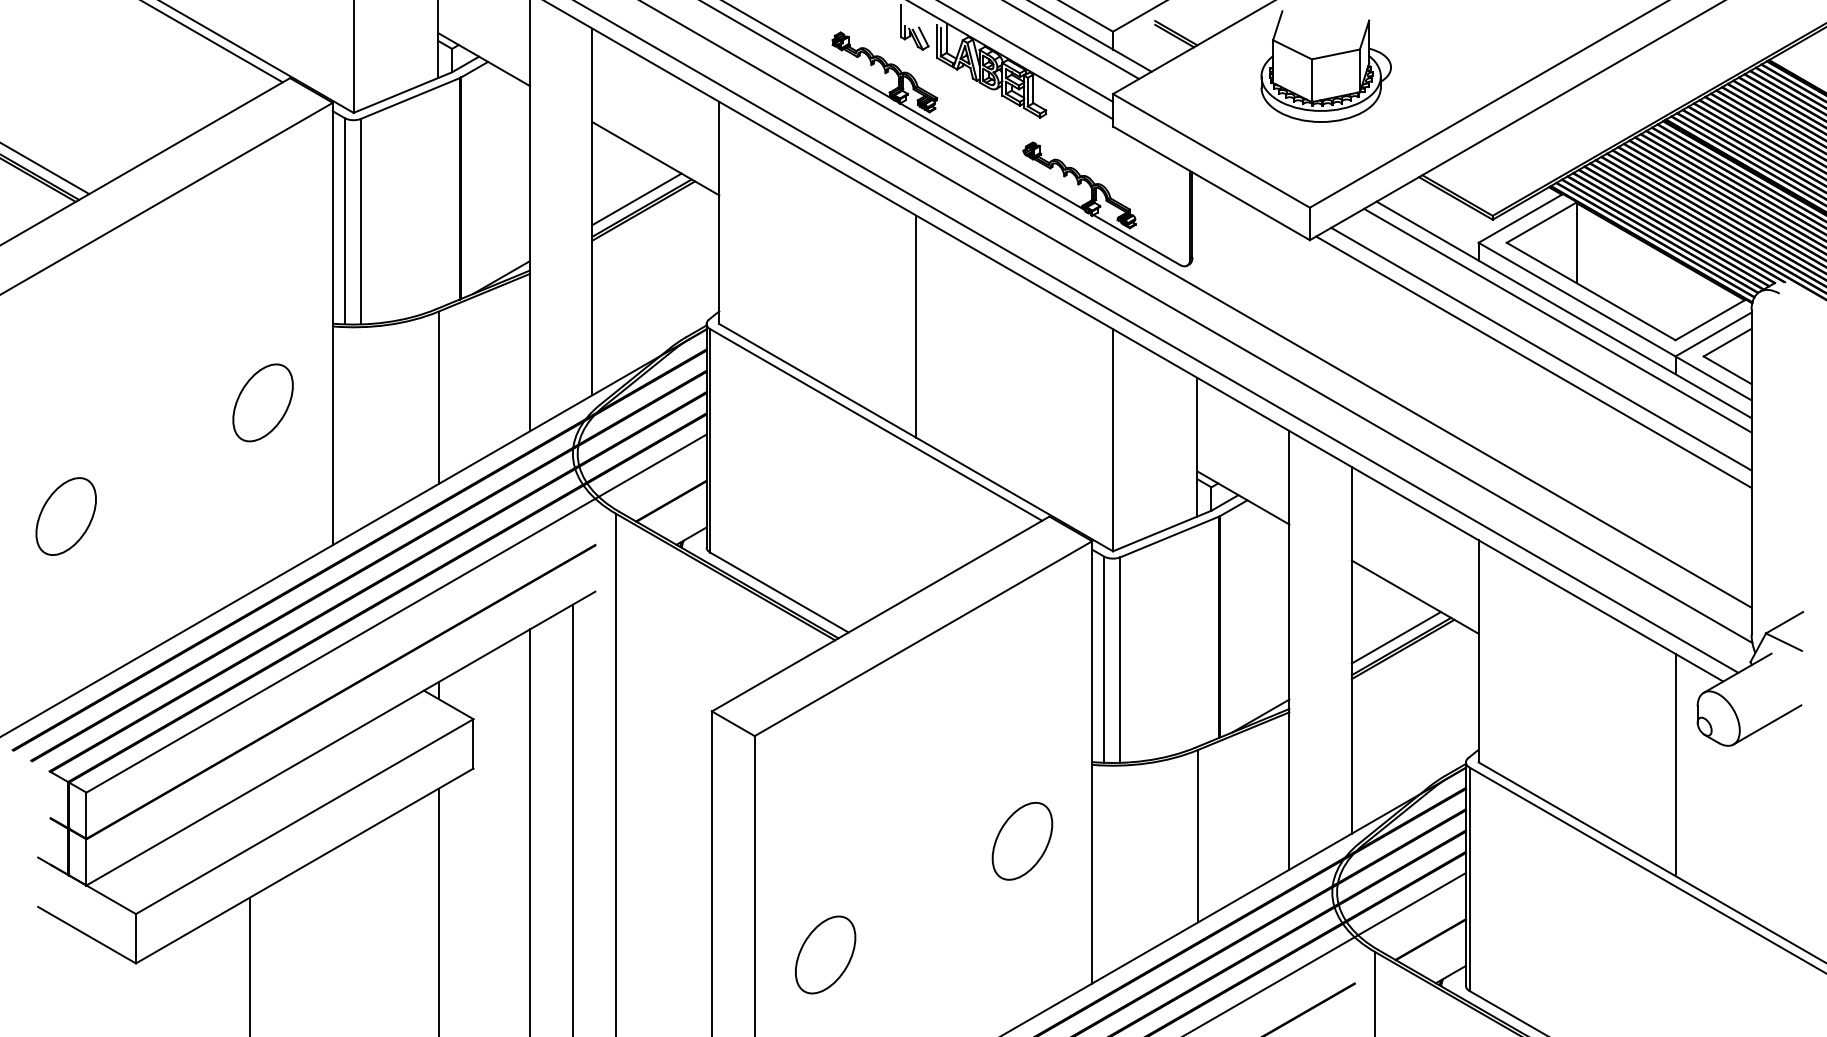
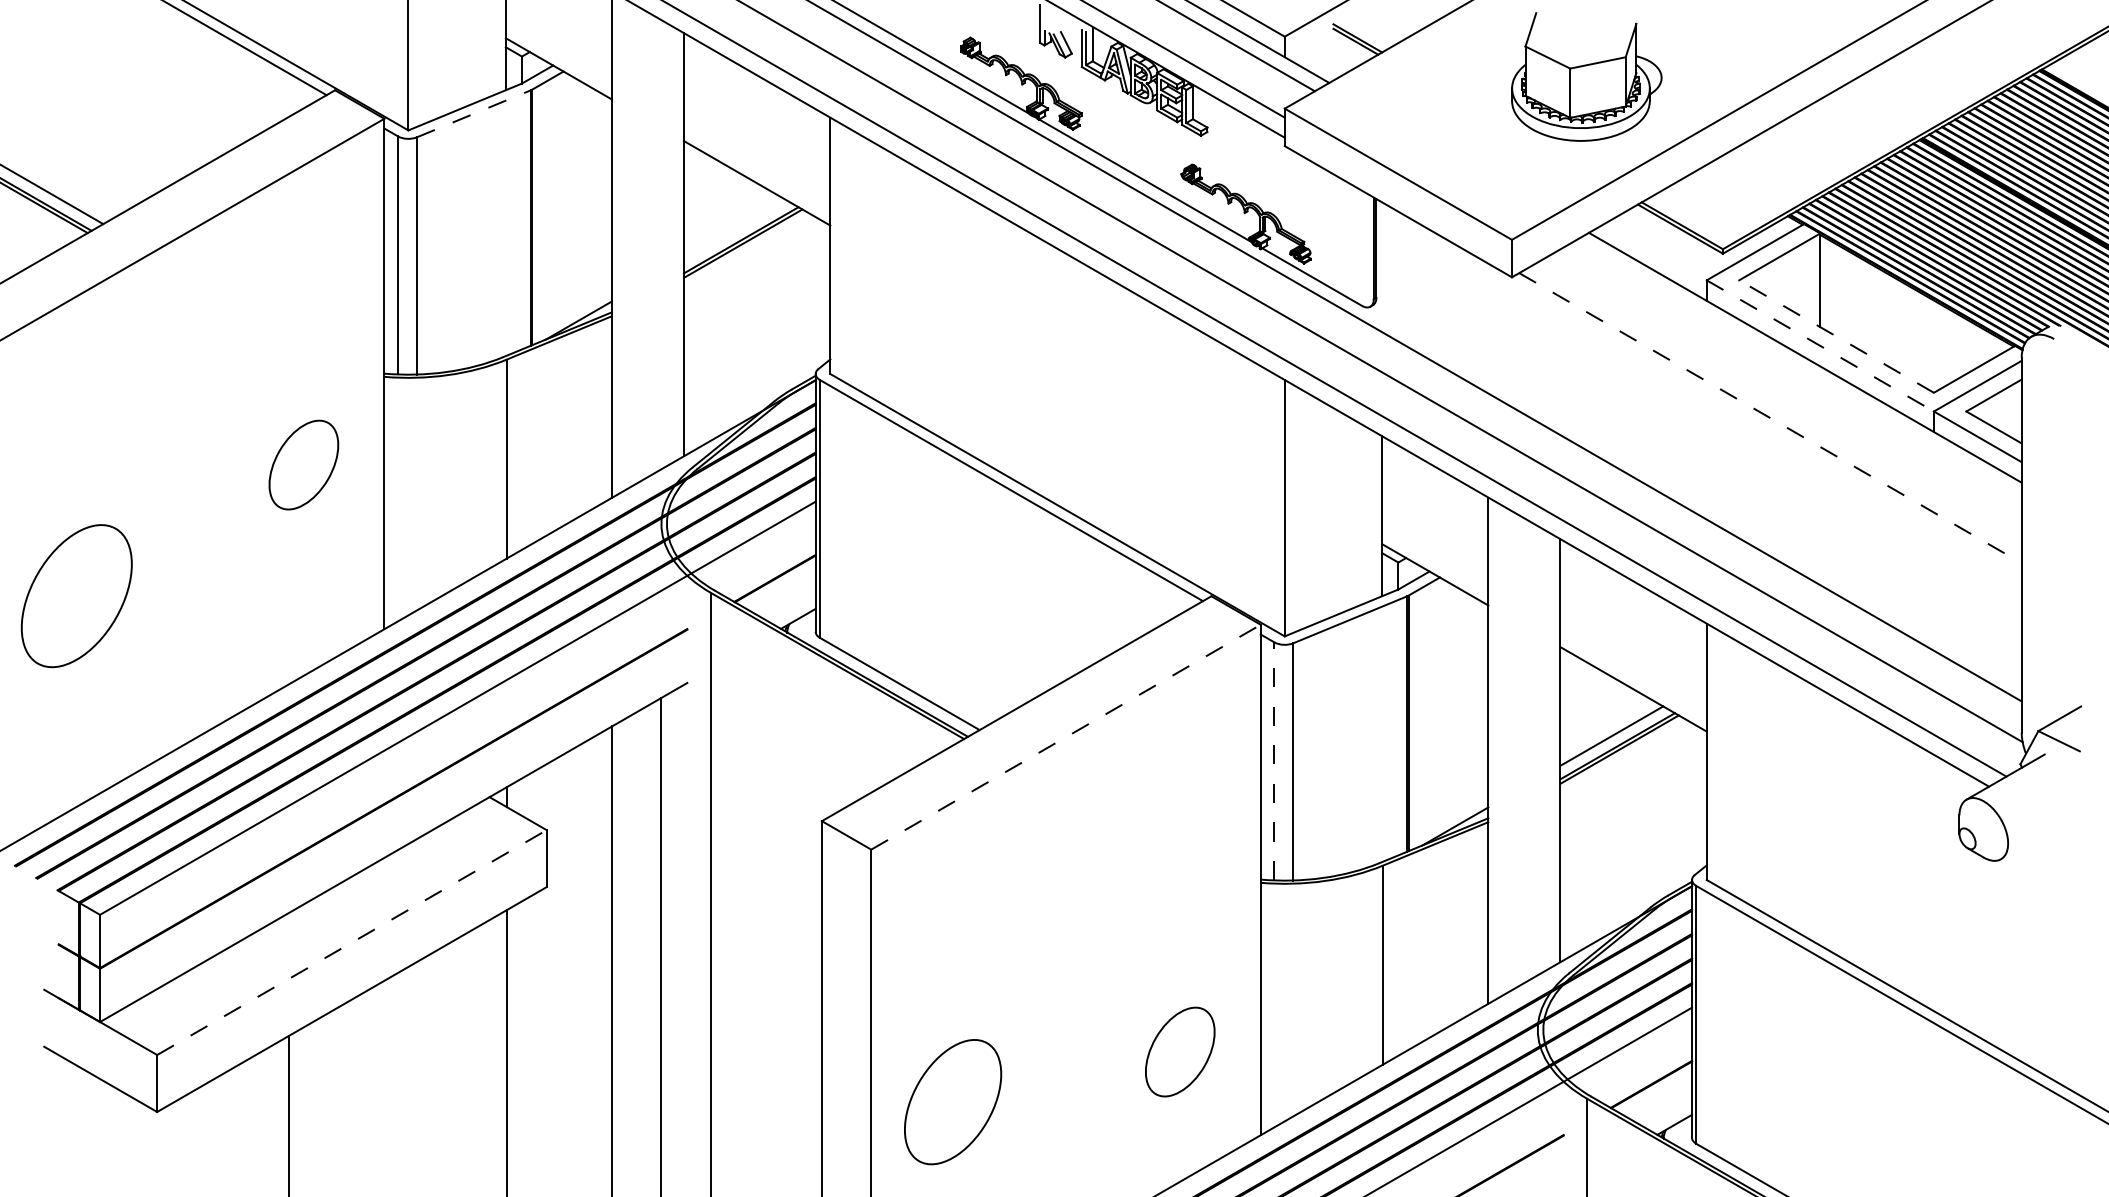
part: (1325, 66) -> (1586, 76), moved
line: (410, 98) -> (474, 113), solid -> dashed
line: (636, 198) -> (734, 229), removed
line: (1591, 291) -> (1836, 336), solid -> dashed
line: (1577, 300) -> (1820, 346), solid -> dashed
line: (1557, 320) -> (1797, 370), removed
line: (916, 326) -> (1057, 376), removed
line: (1540, 349) -> (1778, 403), removed
line: (1533, 362) -> (1770, 418), solid -> dashed
part: (66, 516) -> (76, 596), size x1.6
line: (923, 638) -> (1066, 737), solid -> dashed
line: (1104, 658) -> (1274, 760), solid -> dashed
line: (1767, 724) -> (2040, 836), removed
line: (1675, 764) -> (1933, 882), removed
line: (304, 816) -> (351, 942), solid -> dashed
part: (1022, 840) -> (1180, 1051), moved
part: (825, 955) -> (952, 1102), size x1.4

